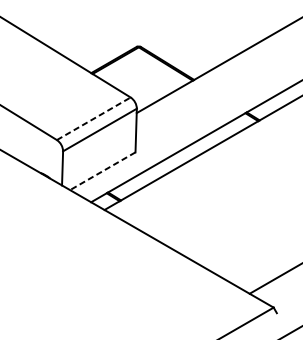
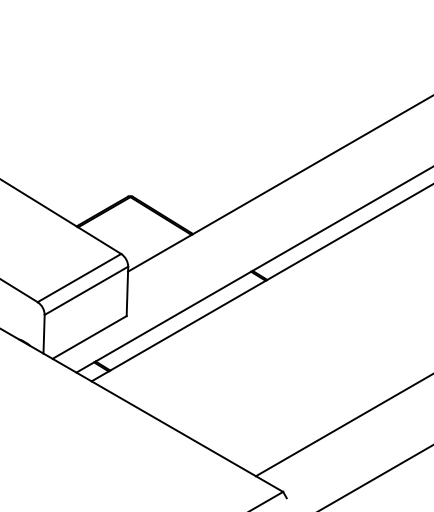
line: (93, 118) -> (79, 277), dashed -> solid
line: (102, 171) -> (89, 337), dashed -> solid

